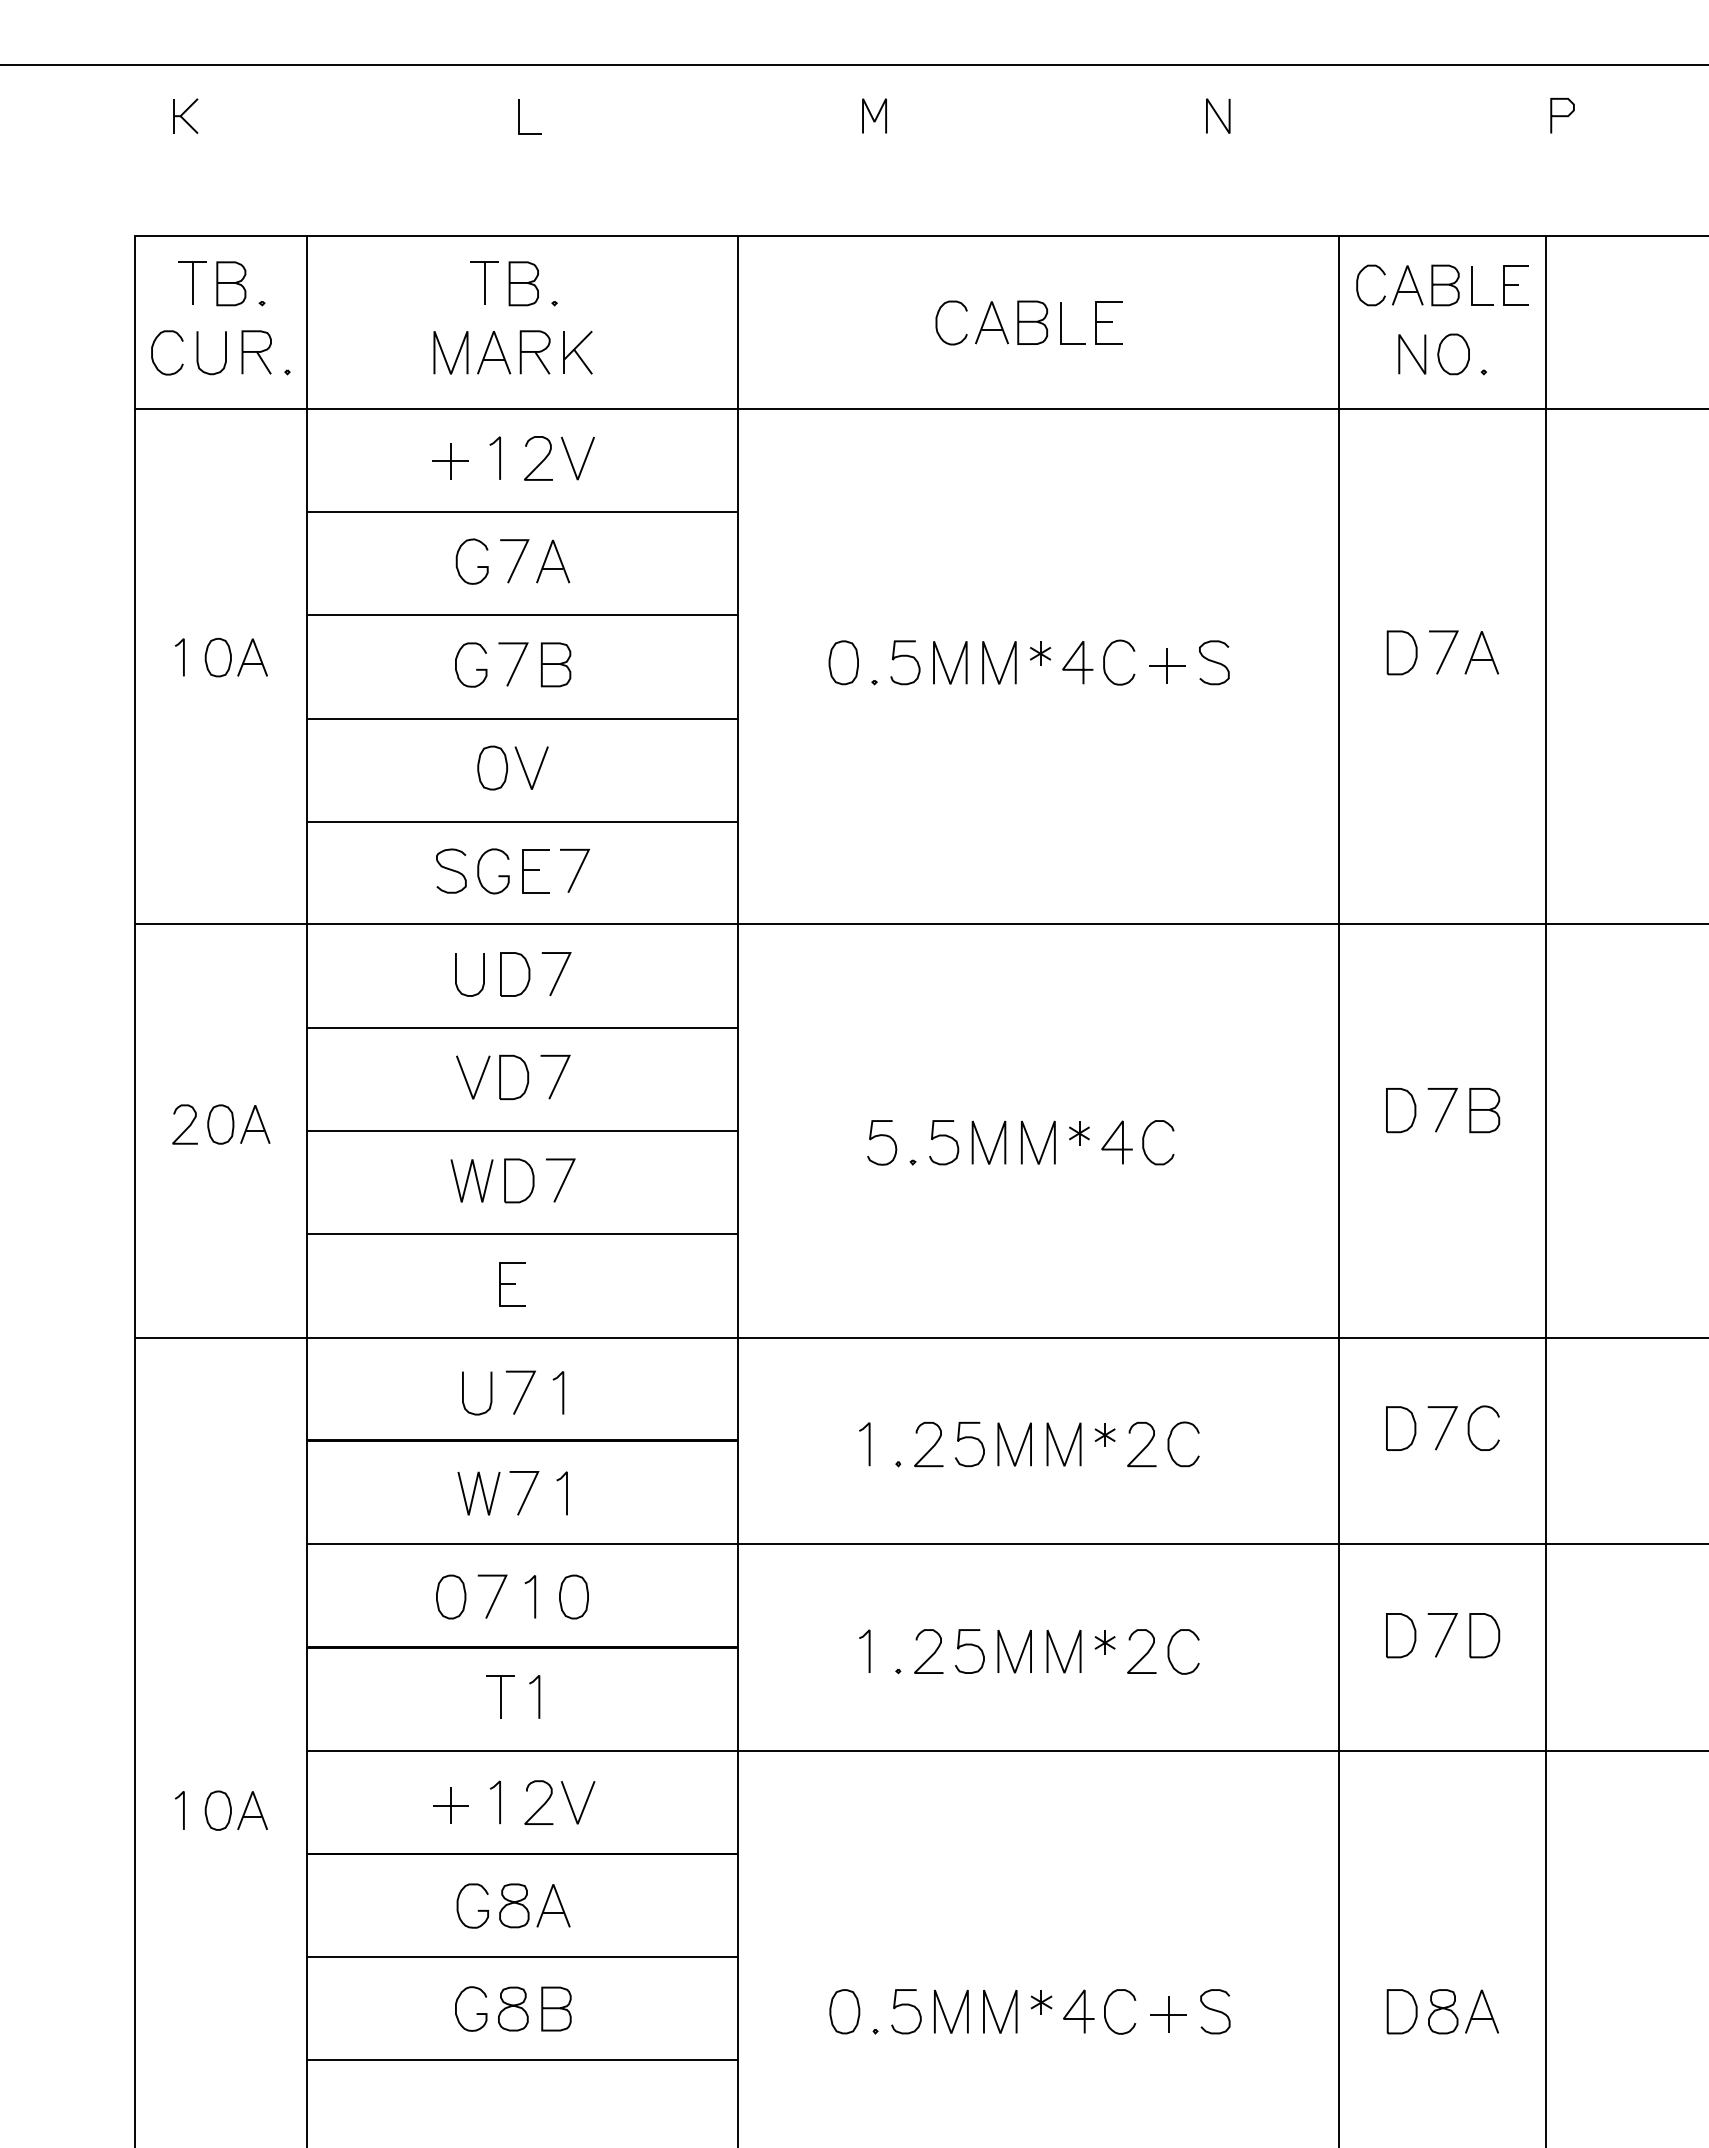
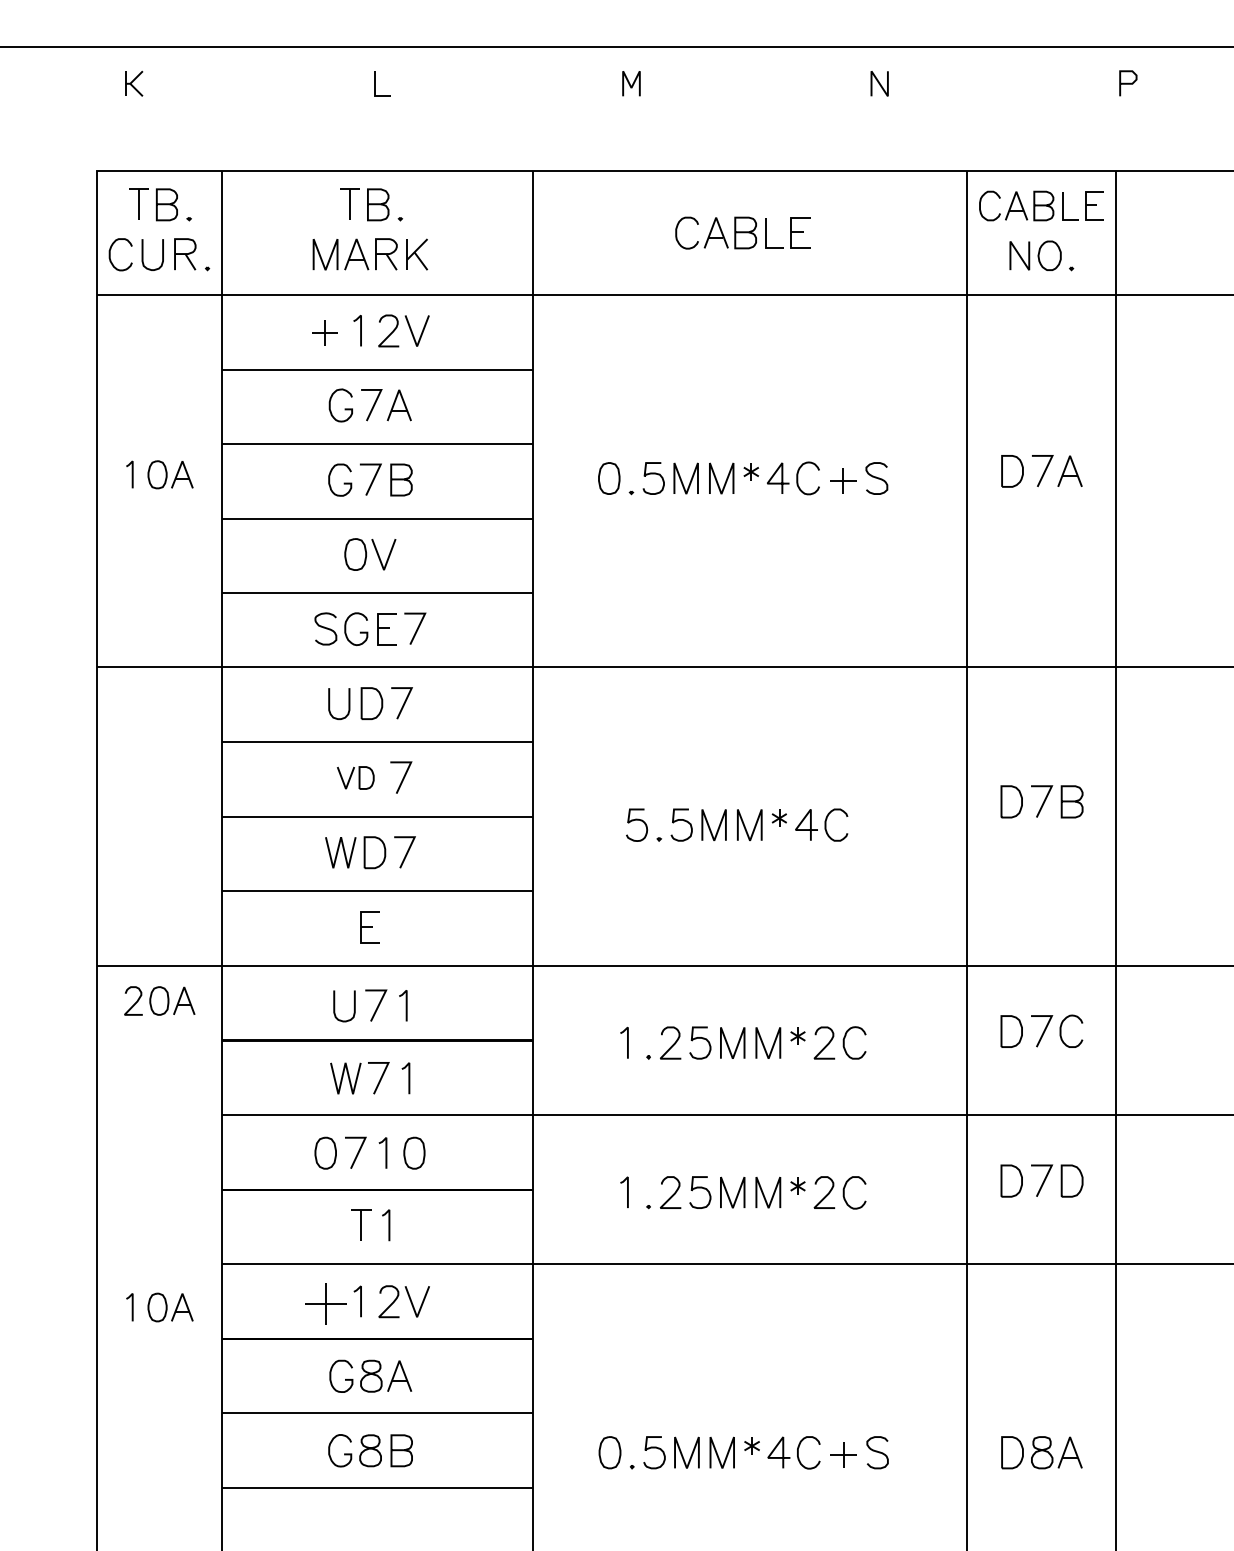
part: (492, 1076) -> (355, 777), size x0.7
part: (220, 1123) -> (159, 1000), moved
part: (450, 1805) -> (325, 1303), size x1.6

